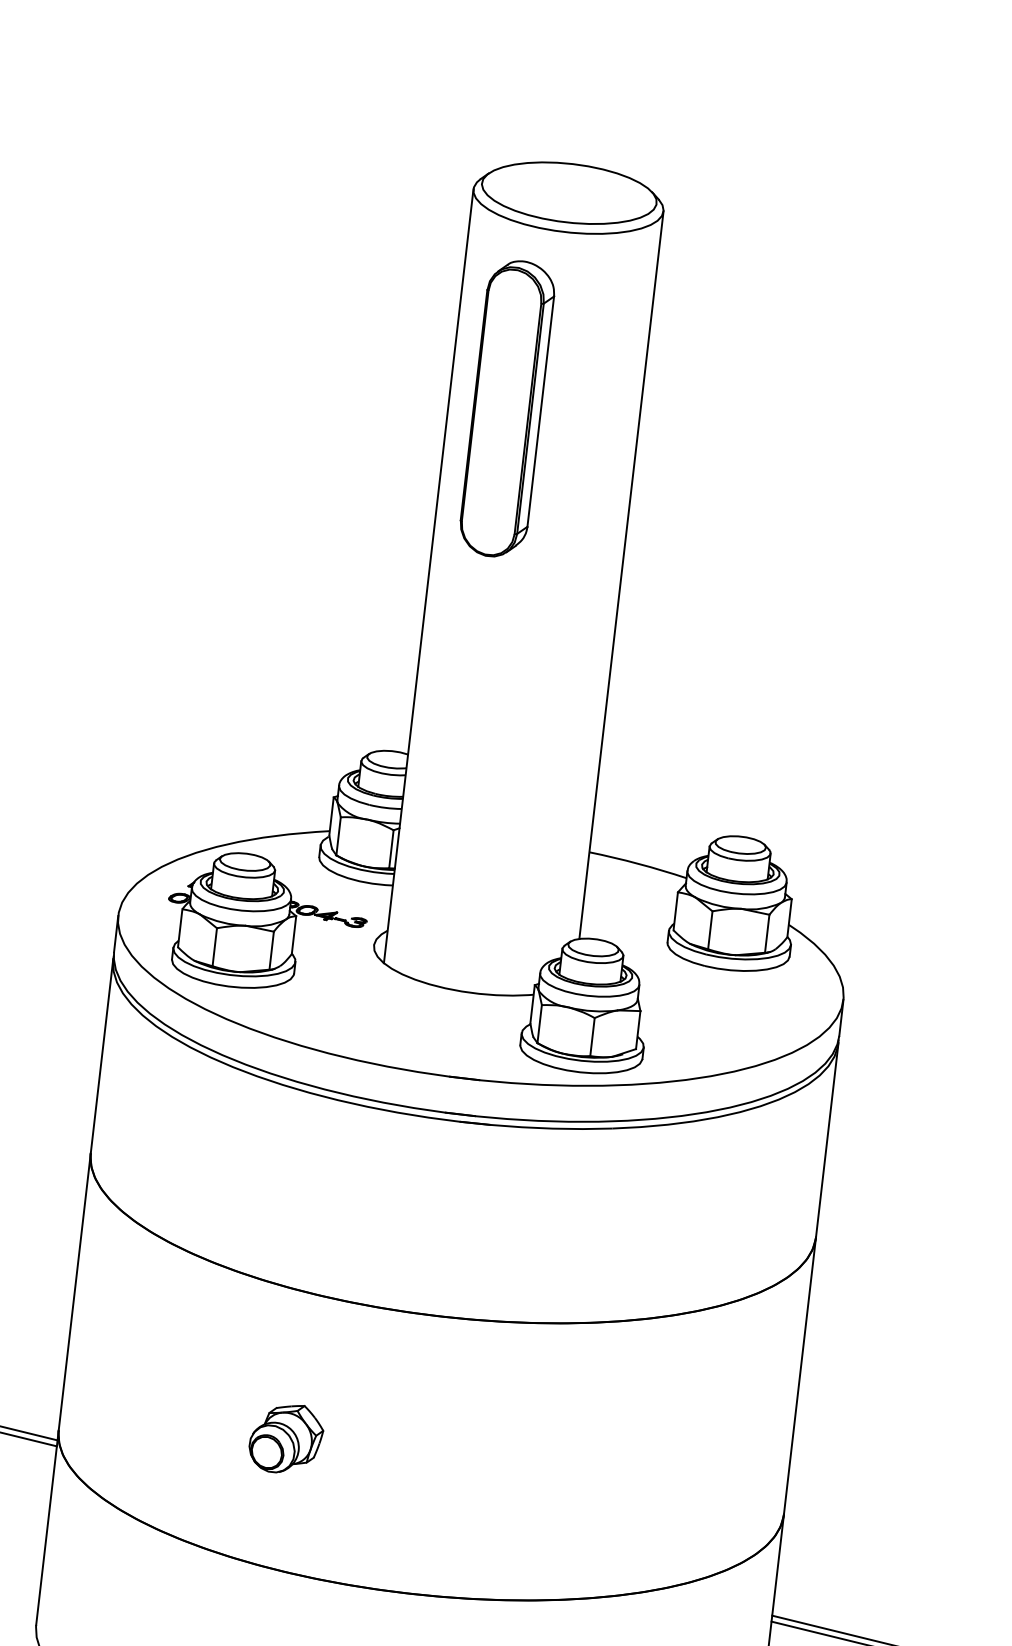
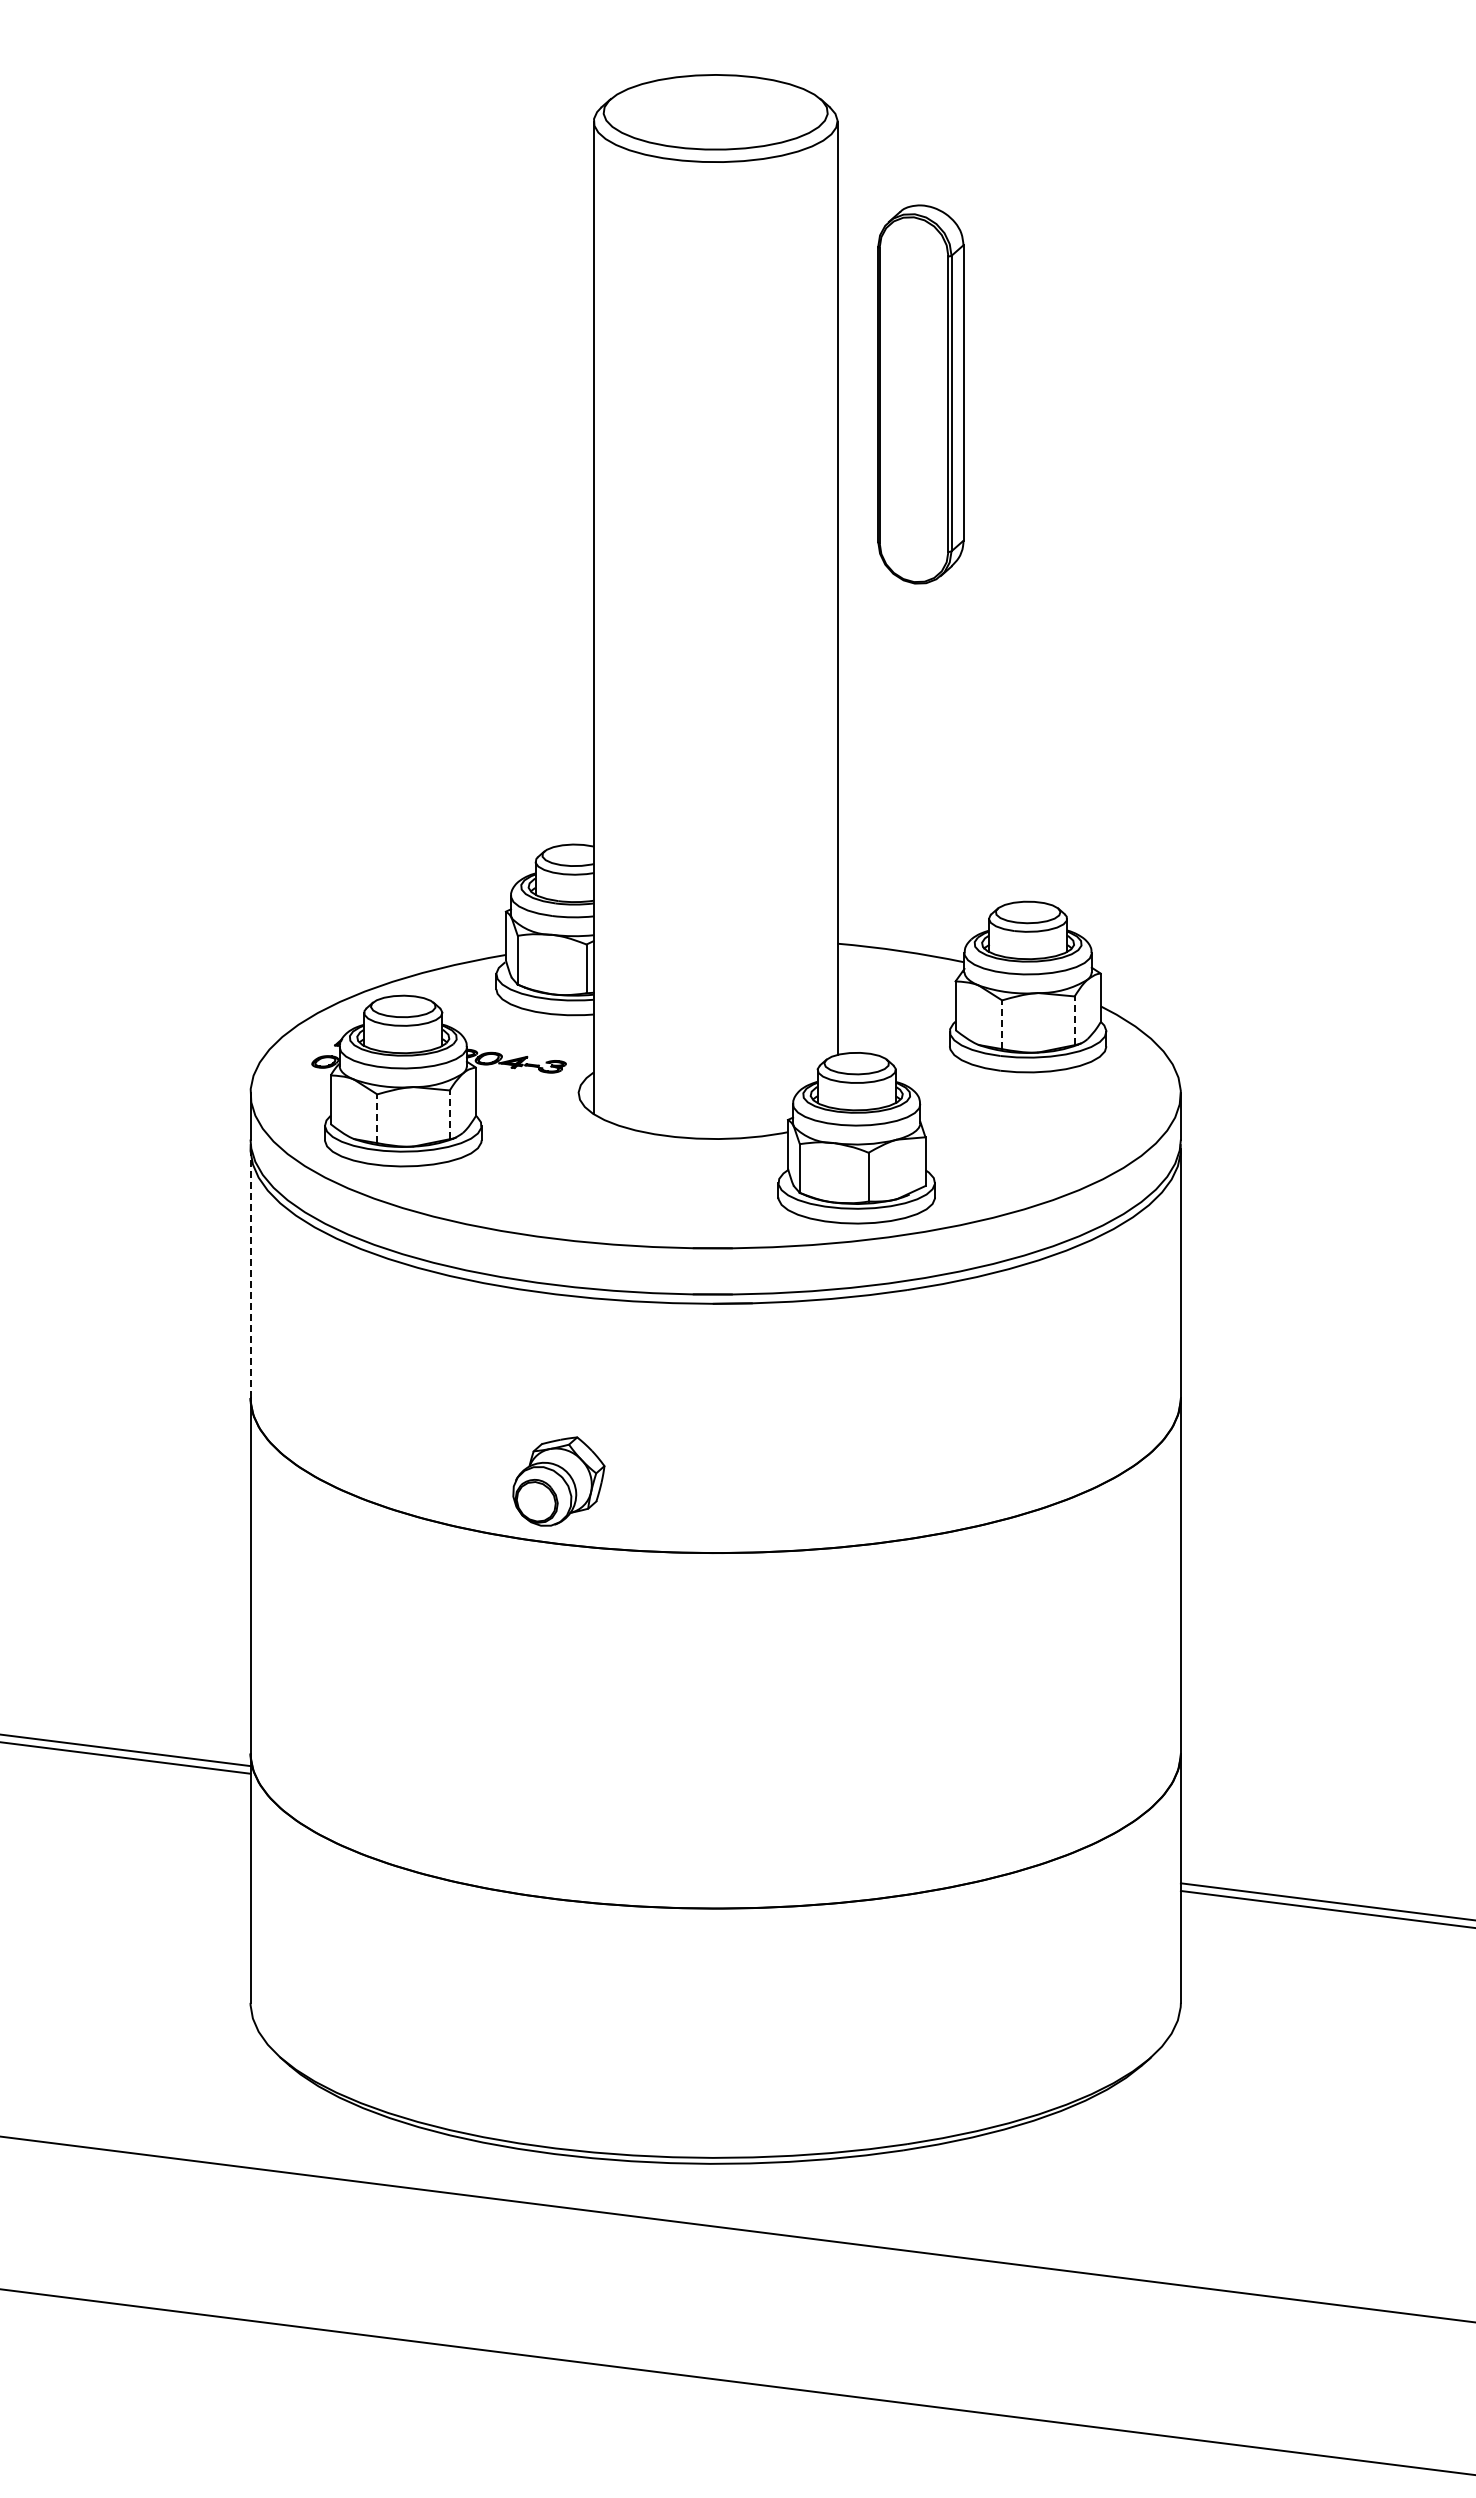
part: (507, 408) -> (920, 394), moved
line: (710, 930) -> (1002, 1024), solid -> dashed
line: (767, 933) -> (1074, 1020), solid -> dashed
line: (214, 947) -> (377, 1118), solid -> dashed
line: (271, 950) -> (449, 1114), solid -> dashed
line: (101, 1056) -> (250, 1273), solid -> dashed
part: (286, 1438) -> (558, 1481), moved

